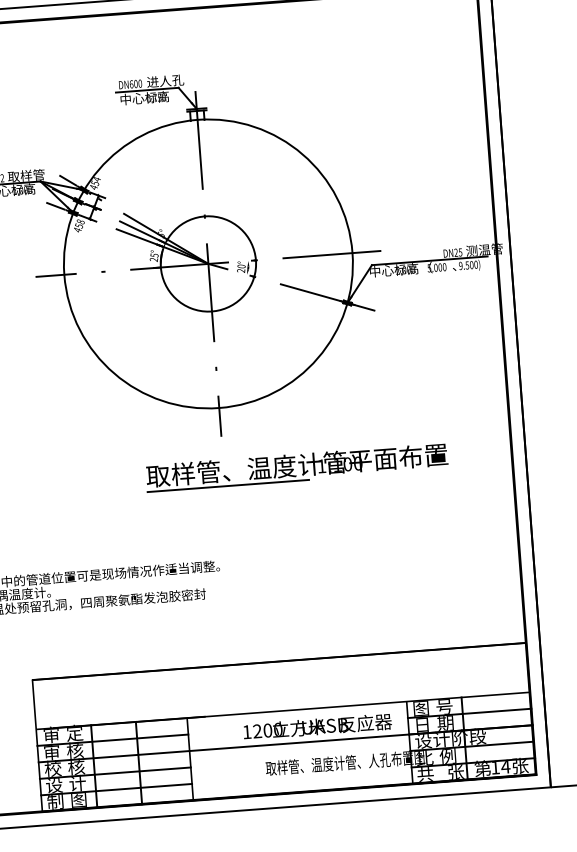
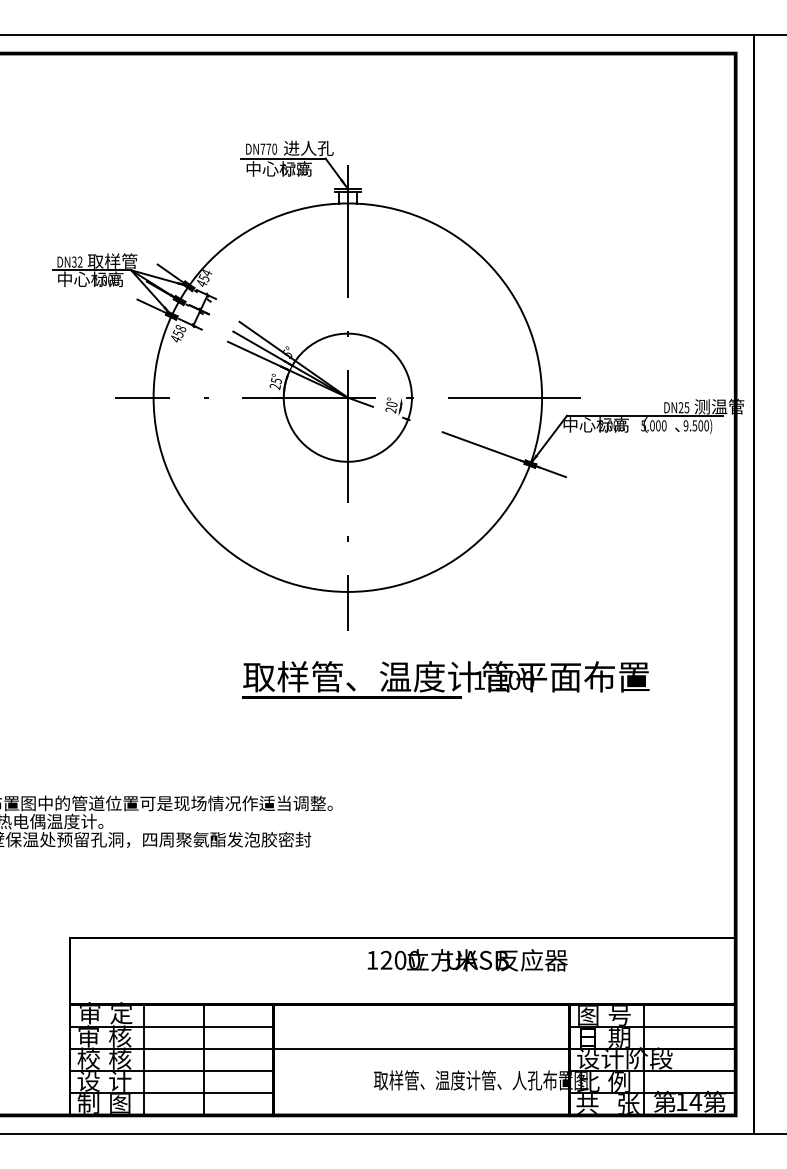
text: (133, 83) -> (265, 148), DN600 -> DN770
text: (317, 726) -> (467, 960), moved
text: (520, 765) -> (715, 1101), 张 -> 第

